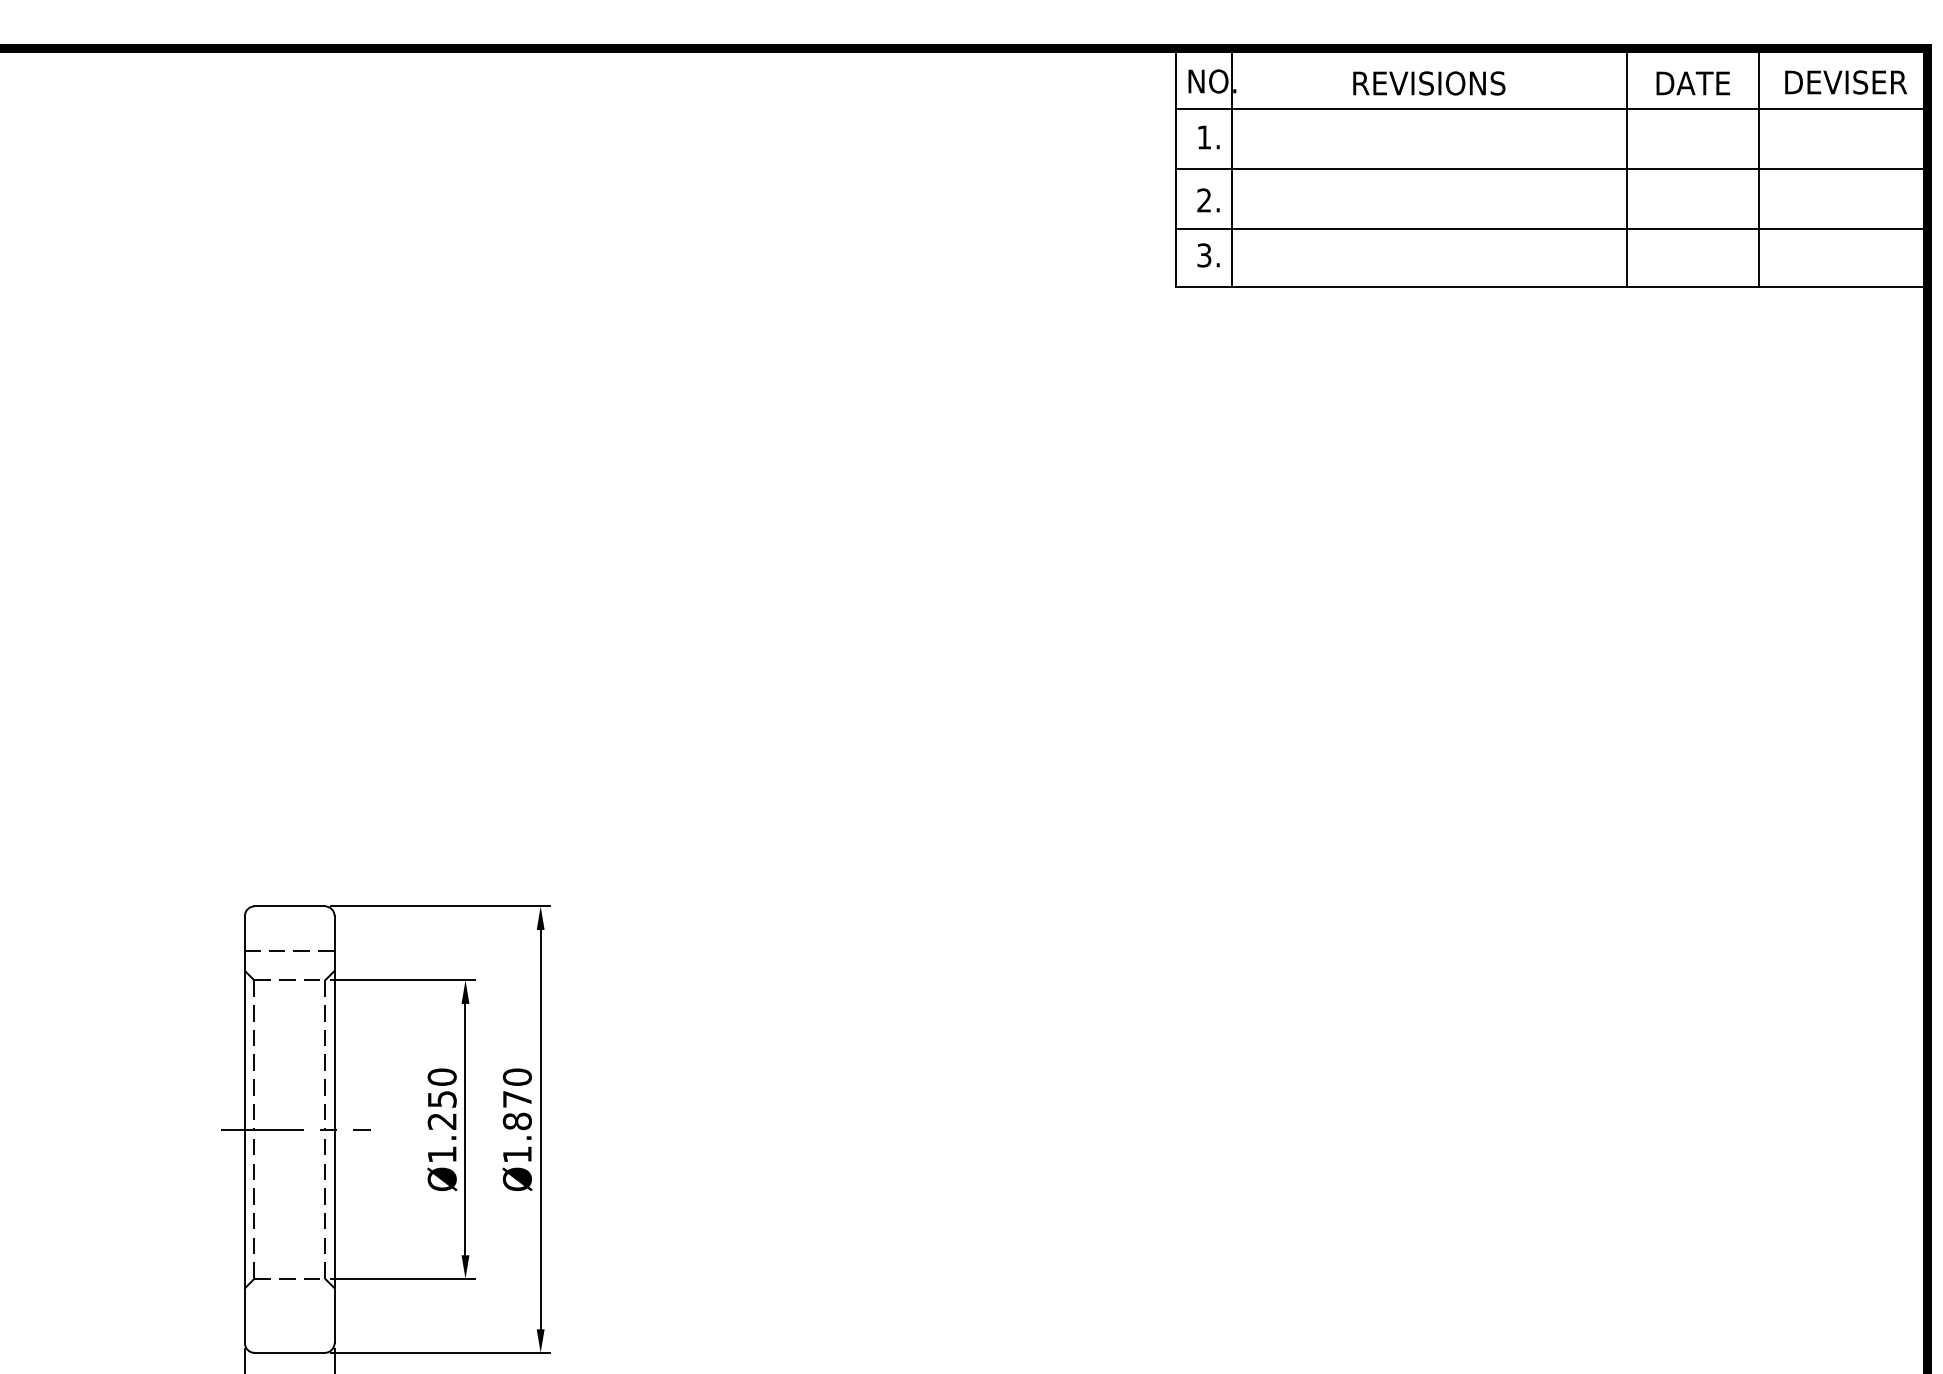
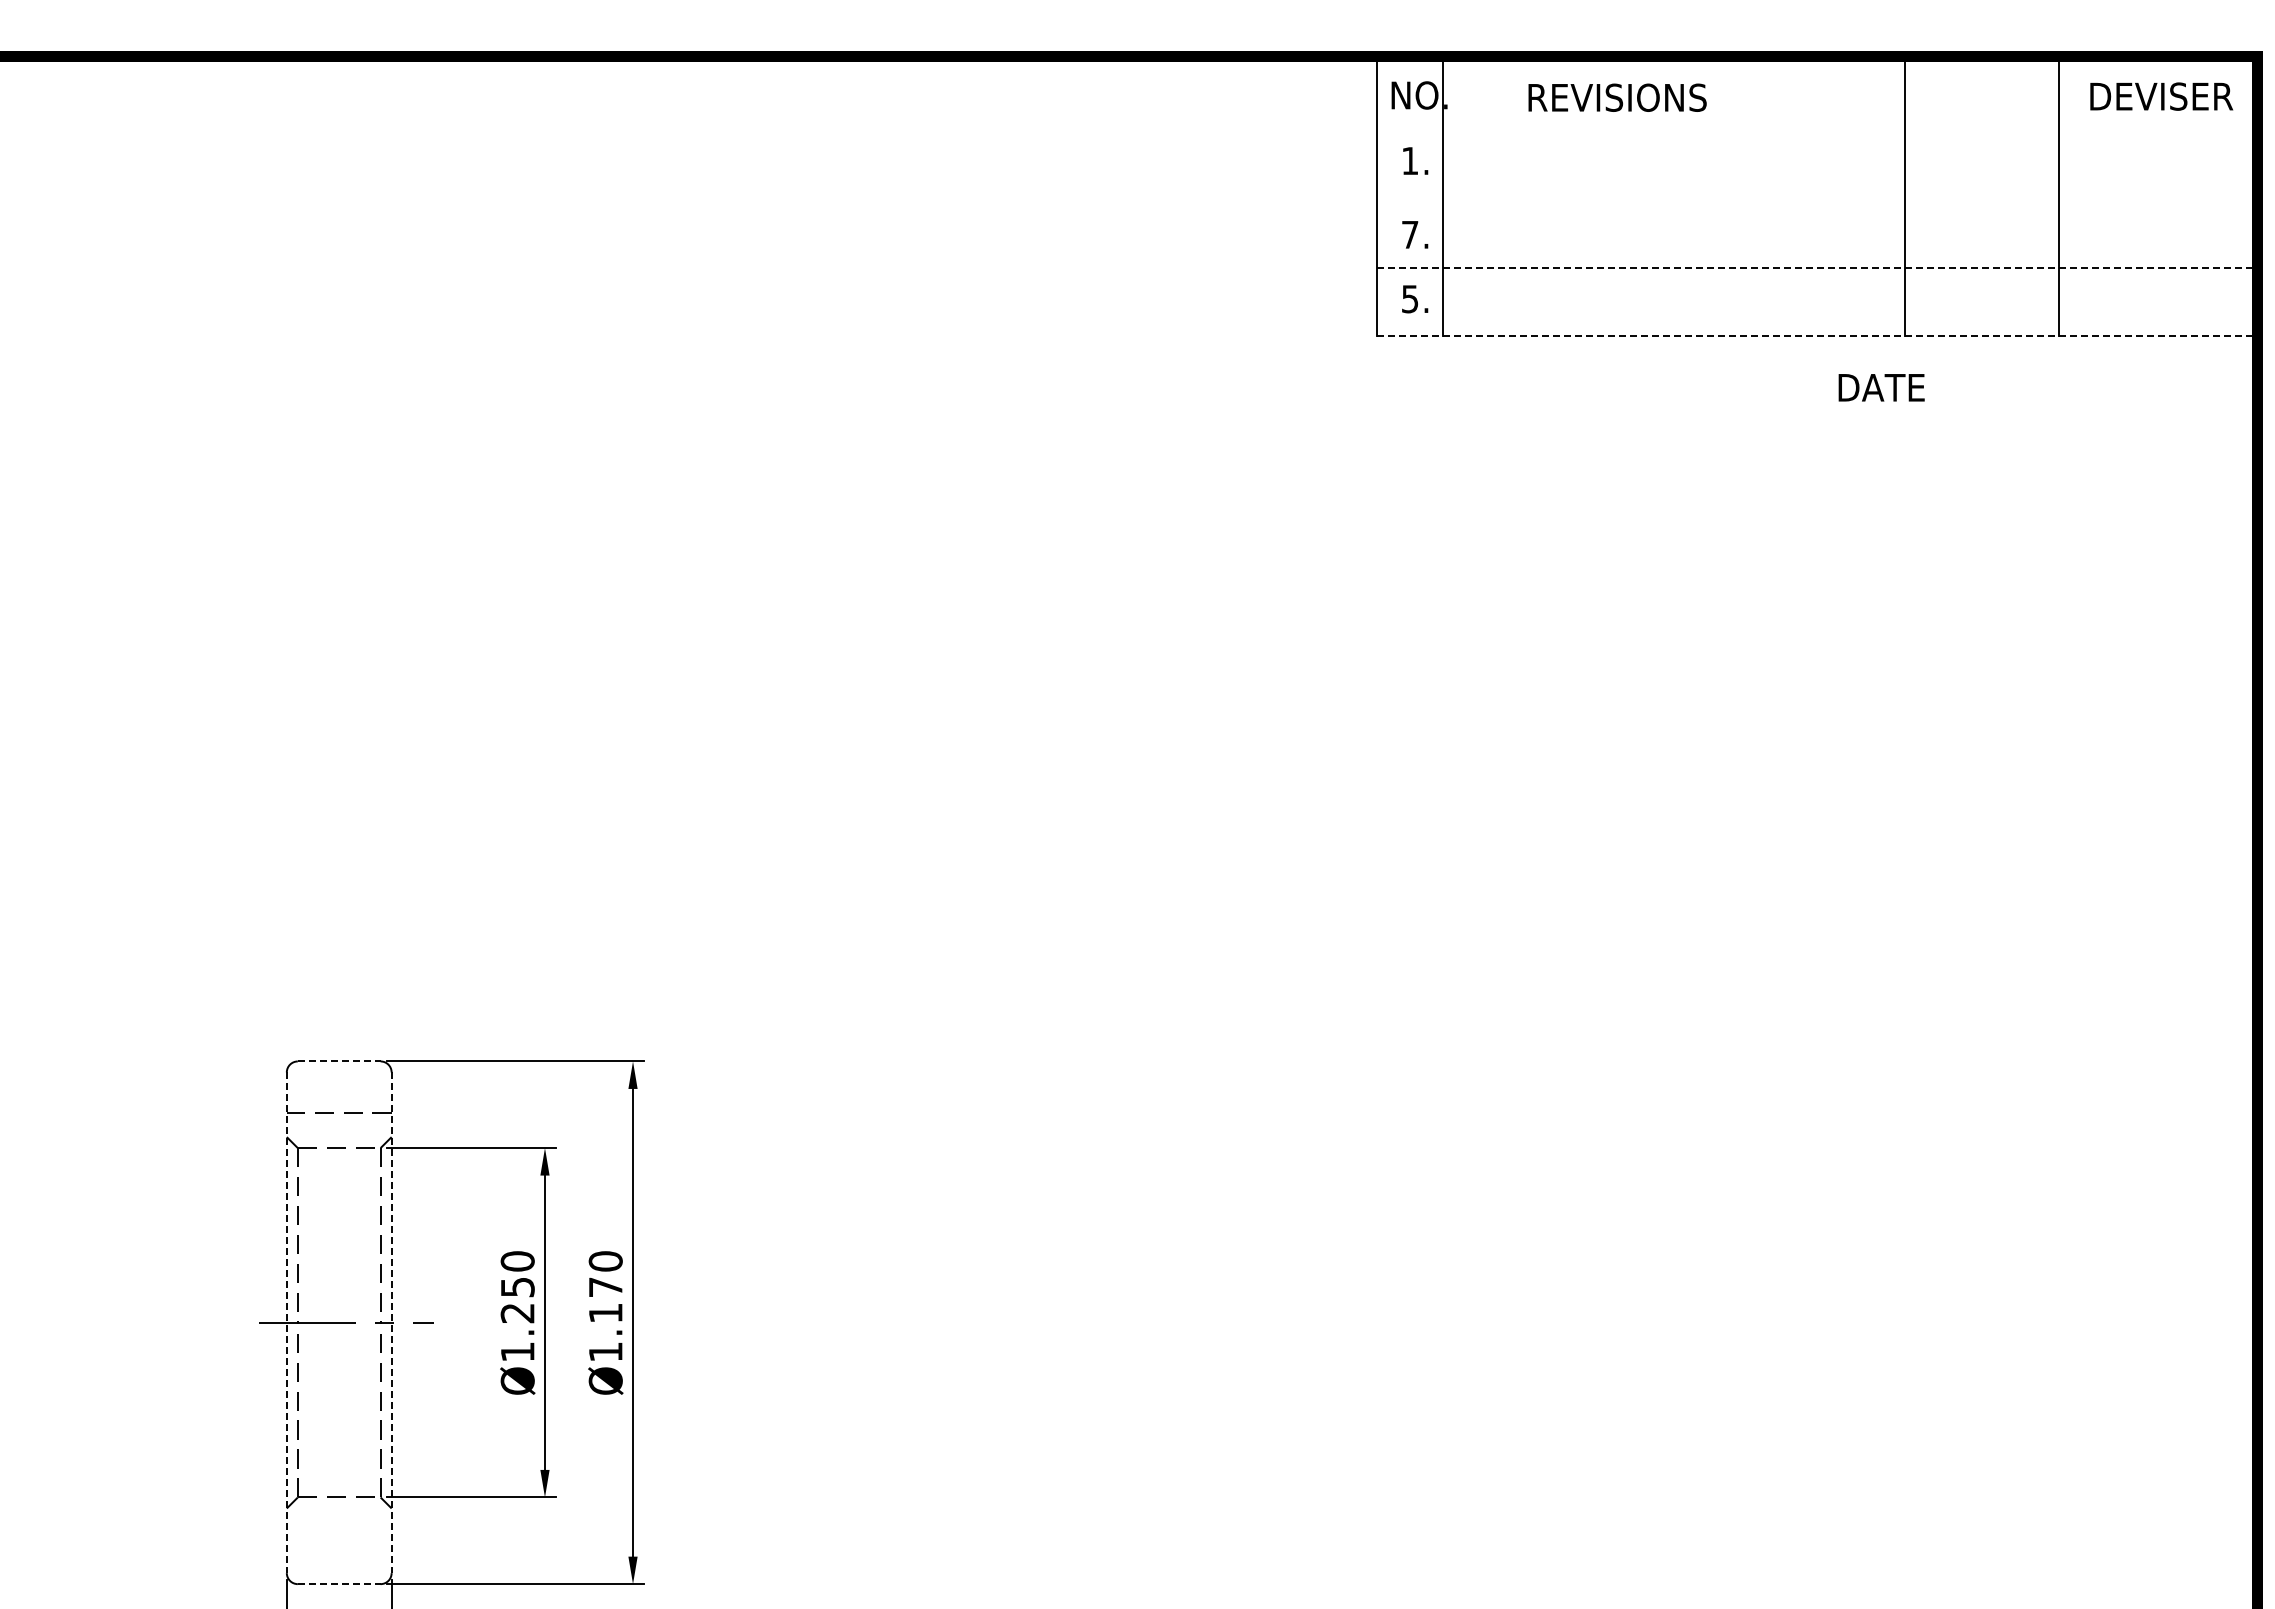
text: (1429, 83) -> (1617, 97), moved
text: (1693, 83) -> (1881, 387), moved
line: (1551, 108) -> (1816, 127), removed
line: (1551, 168) -> (1816, 197), removed
text: (1204, 200) -> (1410, 234), 2. -> 7.
line: (1552, 229) -> (1817, 268), solid -> dashed
text: (1204, 254) -> (1410, 298), 3. -> 5.
line: (1552, 287) -> (1817, 336), solid -> dashed
line: (290, 906) -> (339, 1061), solid -> dashed
text: (517, 1121) -> (605, 1313), Ø1.870 -> Ø1.170
line: (244, 1130) -> (286, 1323), solid -> dashed
line: (334, 1130) -> (391, 1323), solid -> dashed
line: (290, 1353) -> (339, 1584), solid -> dashed

